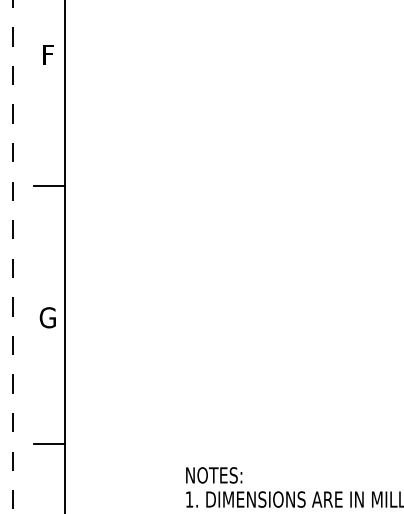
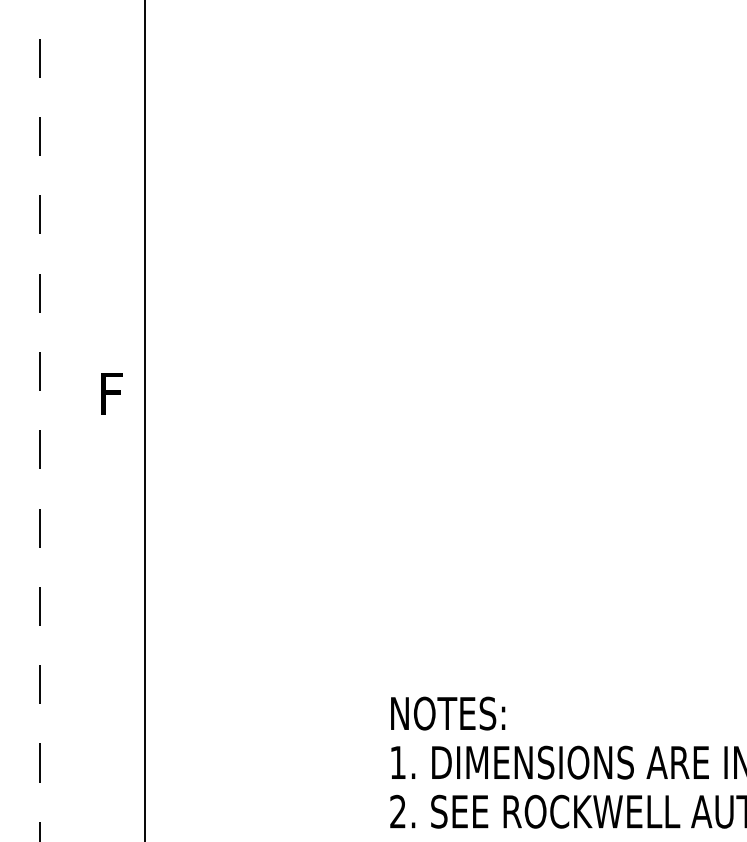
line: (48, 186) -> (111, 127), removed
text: (47, 317) -> (109, 392), G -> F
line: (48, 444) -> (111, 650), removed

